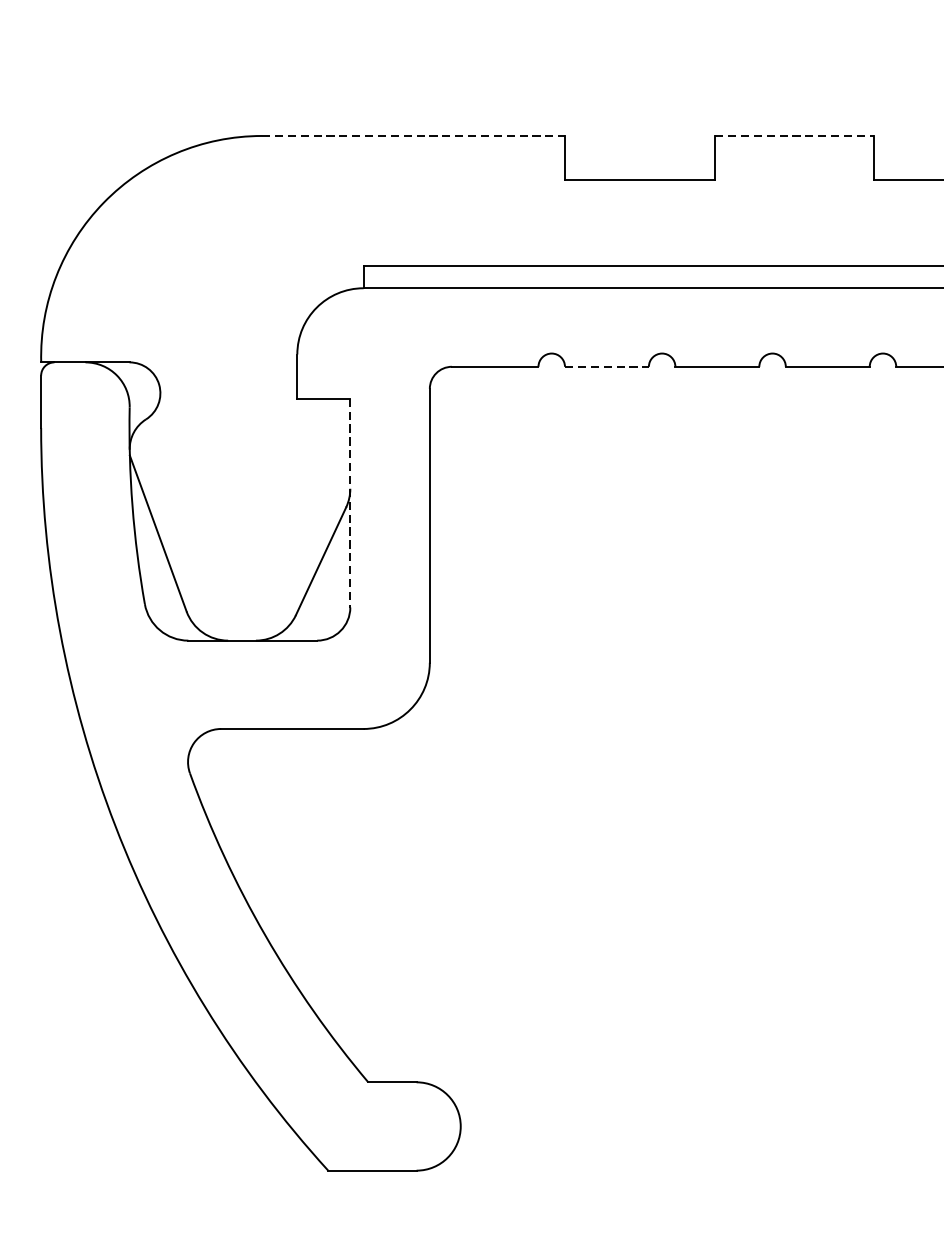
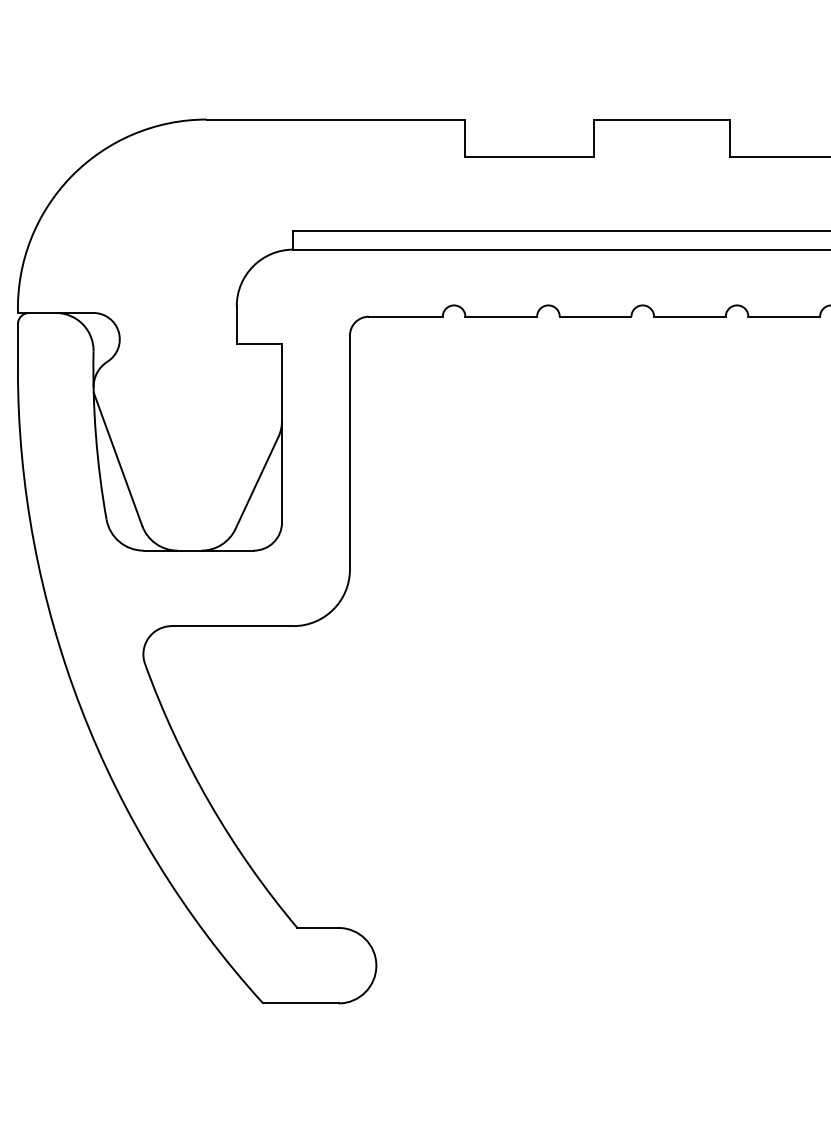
line: (414, 135) -> (336, 119), dashed -> solid
line: (794, 135) -> (661, 119), dashed -> solid
line: (607, 366) -> (501, 316), dashed -> solid
line: (350, 503) -> (282, 433), dashed -> solid

